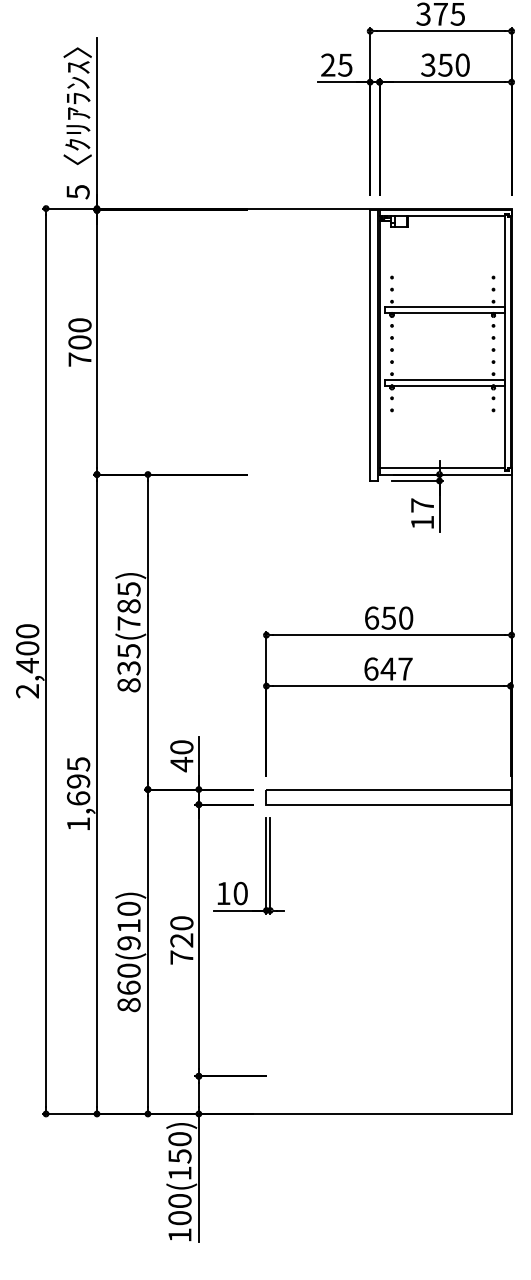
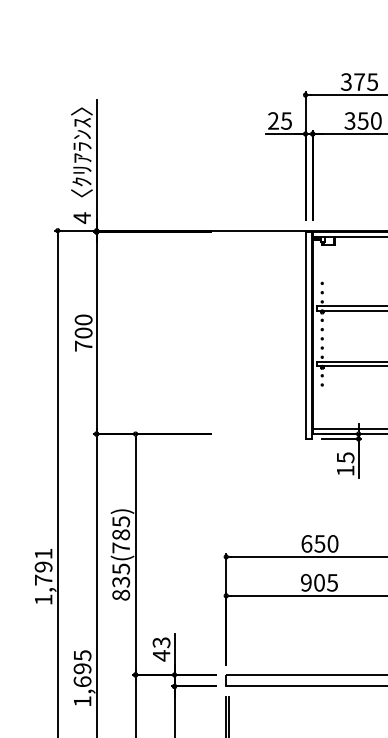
text: (77, 191) -> (81, 217), 5 -> 4
text: (422, 505) -> (345, 457), 17 -> 15
text: (27, 661) -> (43, 577), 2,400 -> 1,791
text: (388, 668) -> (319, 582), 647 -> 905
text: (181, 747) -> (161, 642), 40 -> 43

